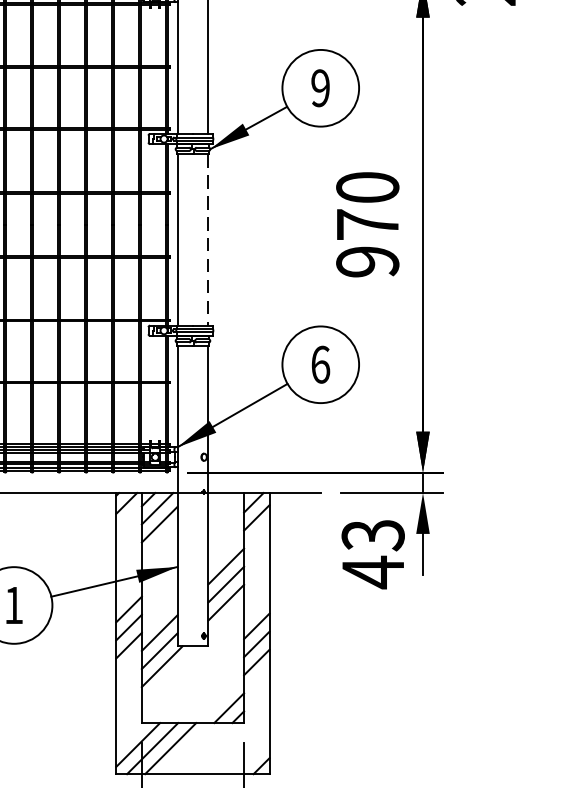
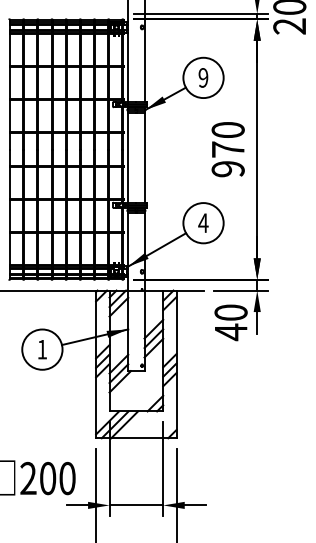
line: (208, 239) -> (144, 157), dashed -> solid
text: (320, 365) -> (203, 223), 6 -> 4
text: (372, 534) -> (230, 312), 43 -> 40

